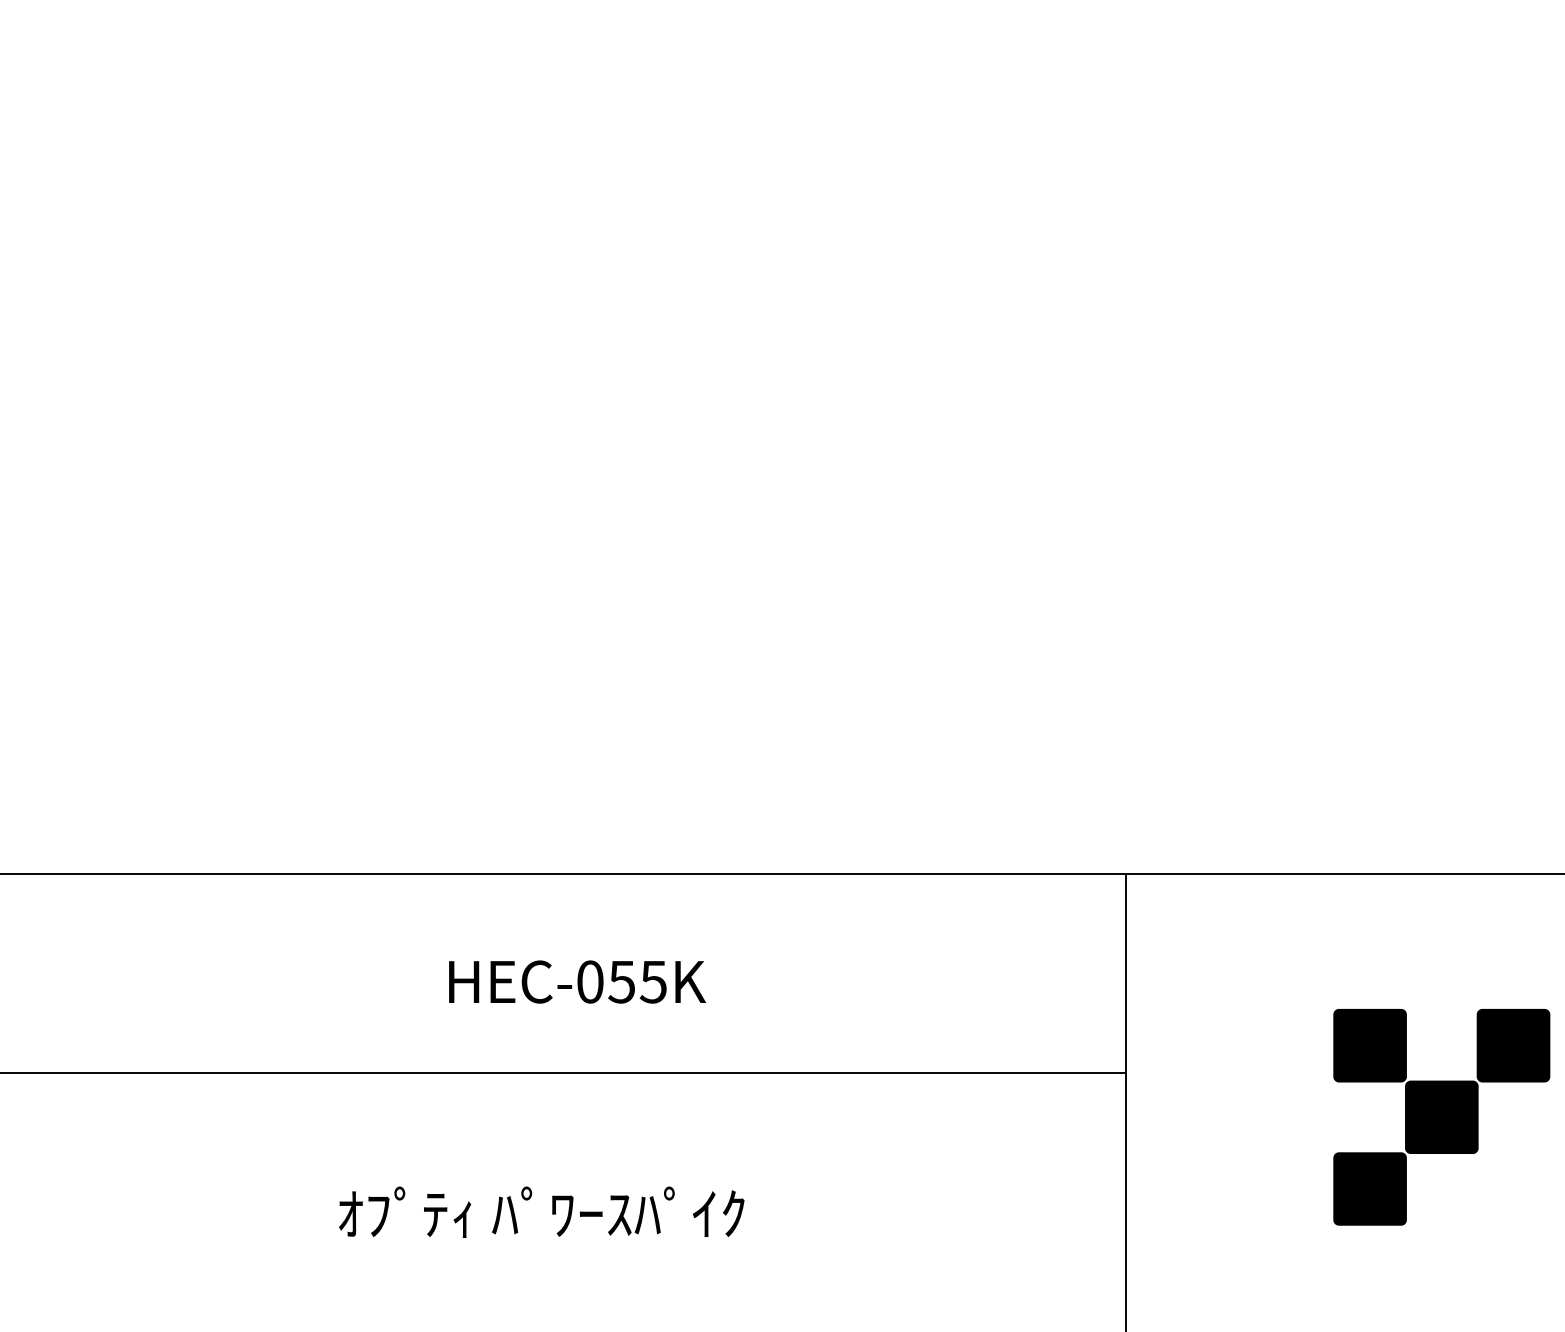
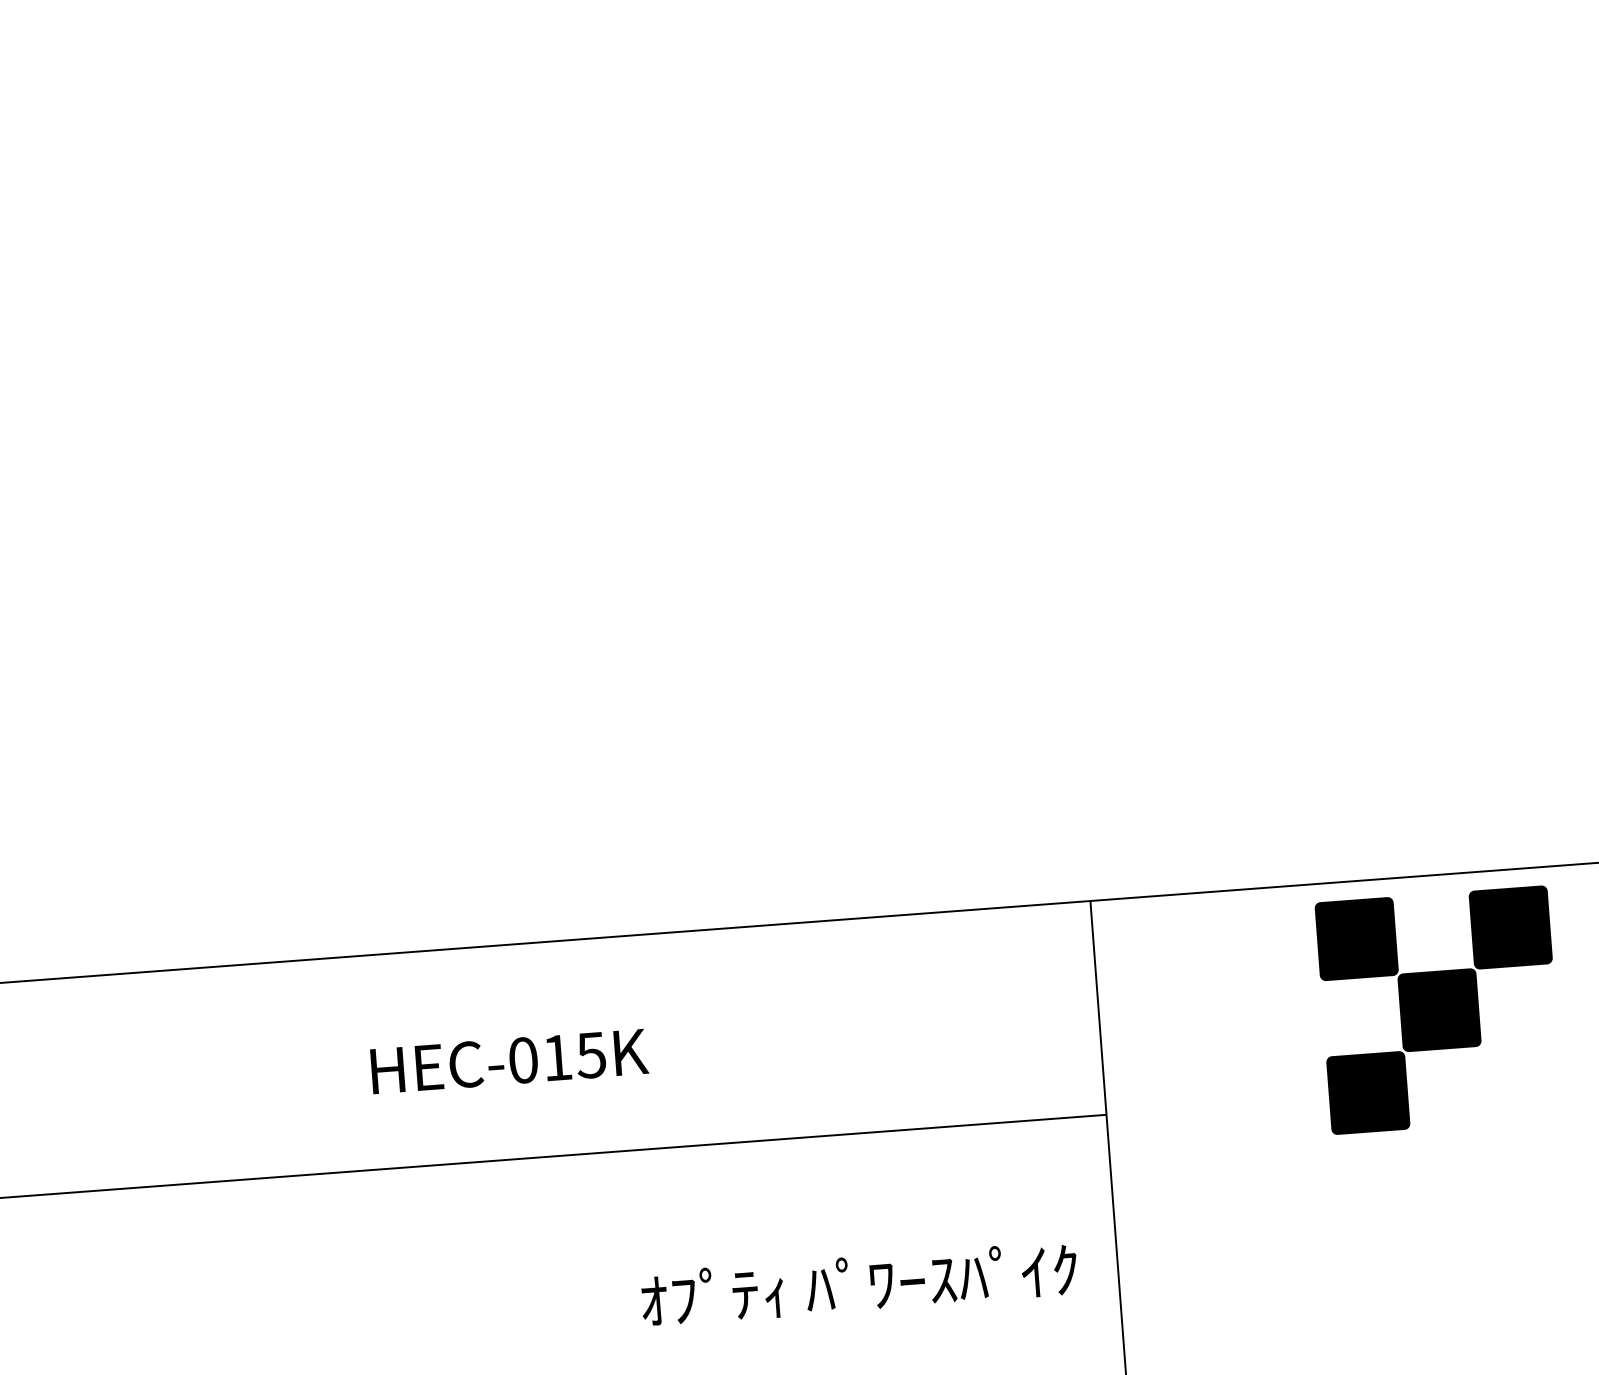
text: (621, 982) -> (556, 1058), HEC-055K -> HEC-015K
part: (1441, 1117) -> (1439, 1010), moved
text: (541, 1211) -> (859, 1283), moved

